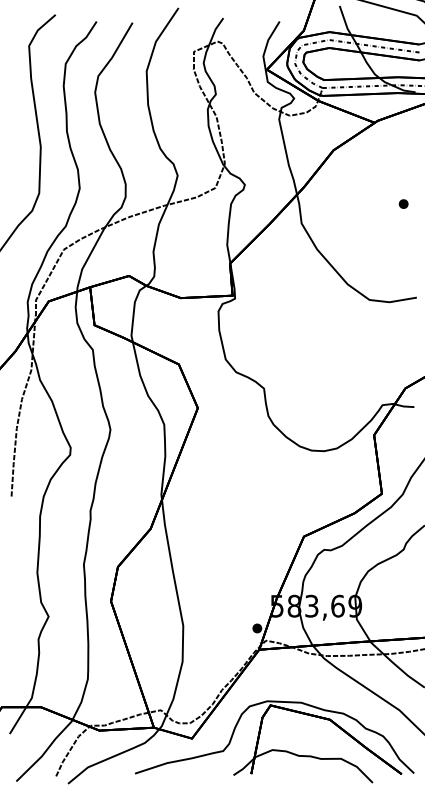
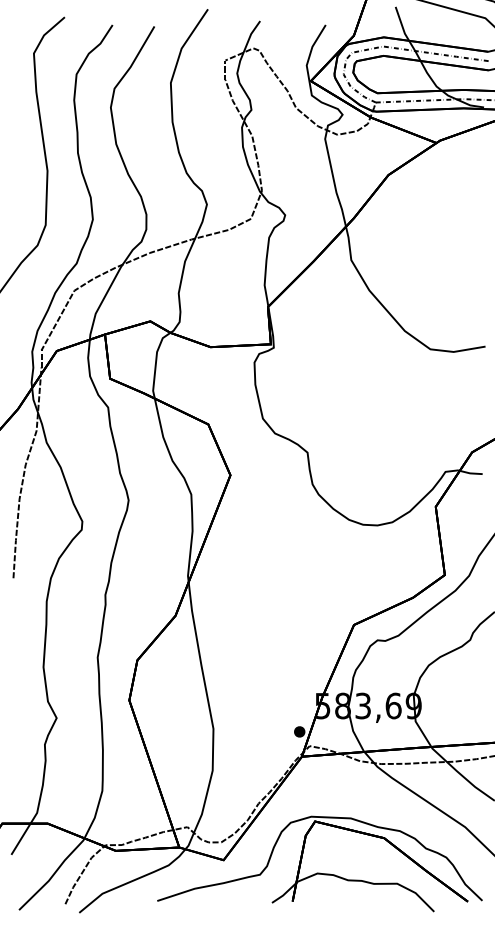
part: (403, 203) -> (469, 237), removed

